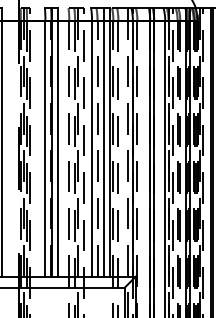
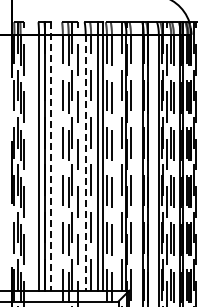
line: (57, 142) -> (51, 156), solid -> dashed
line: (92, 148) -> (86, 162), solid -> dashed

